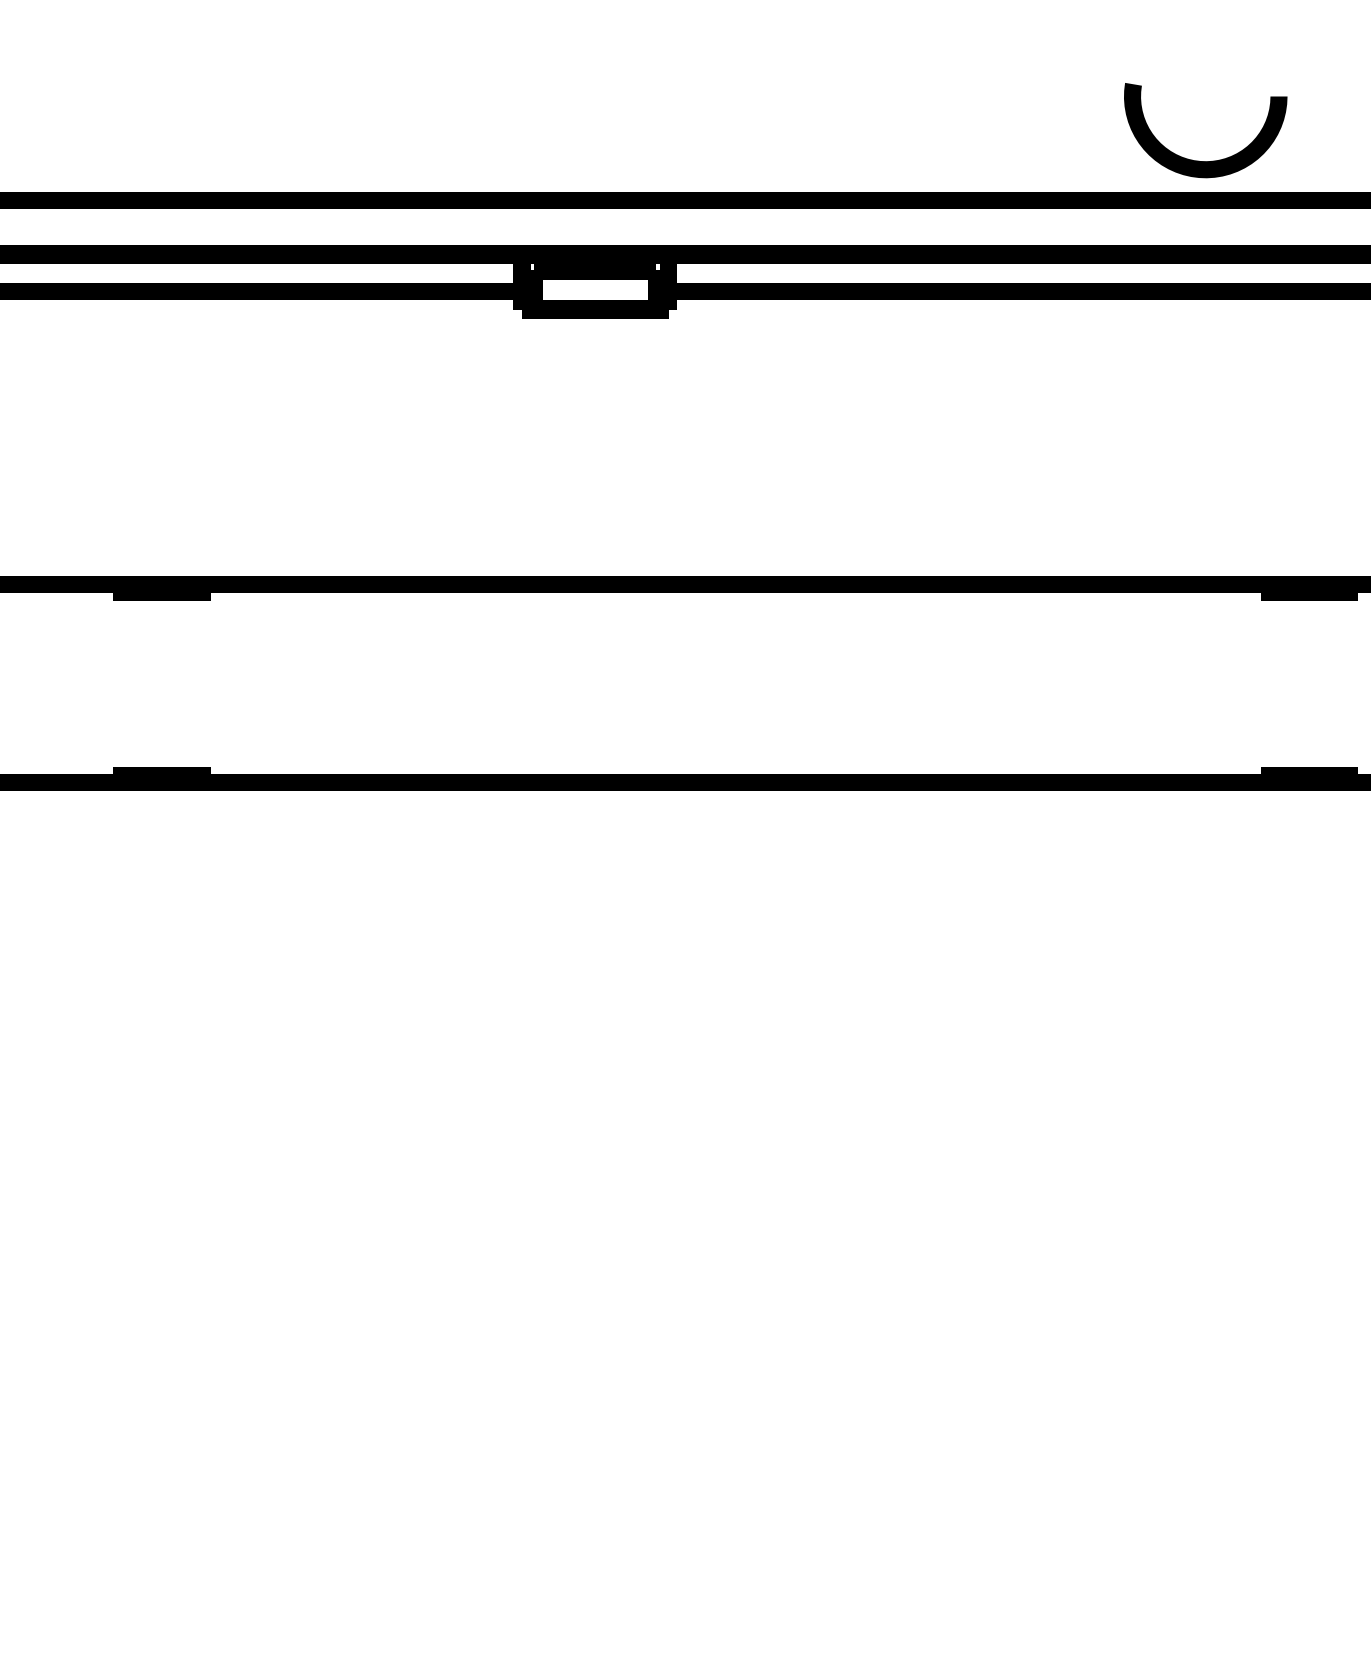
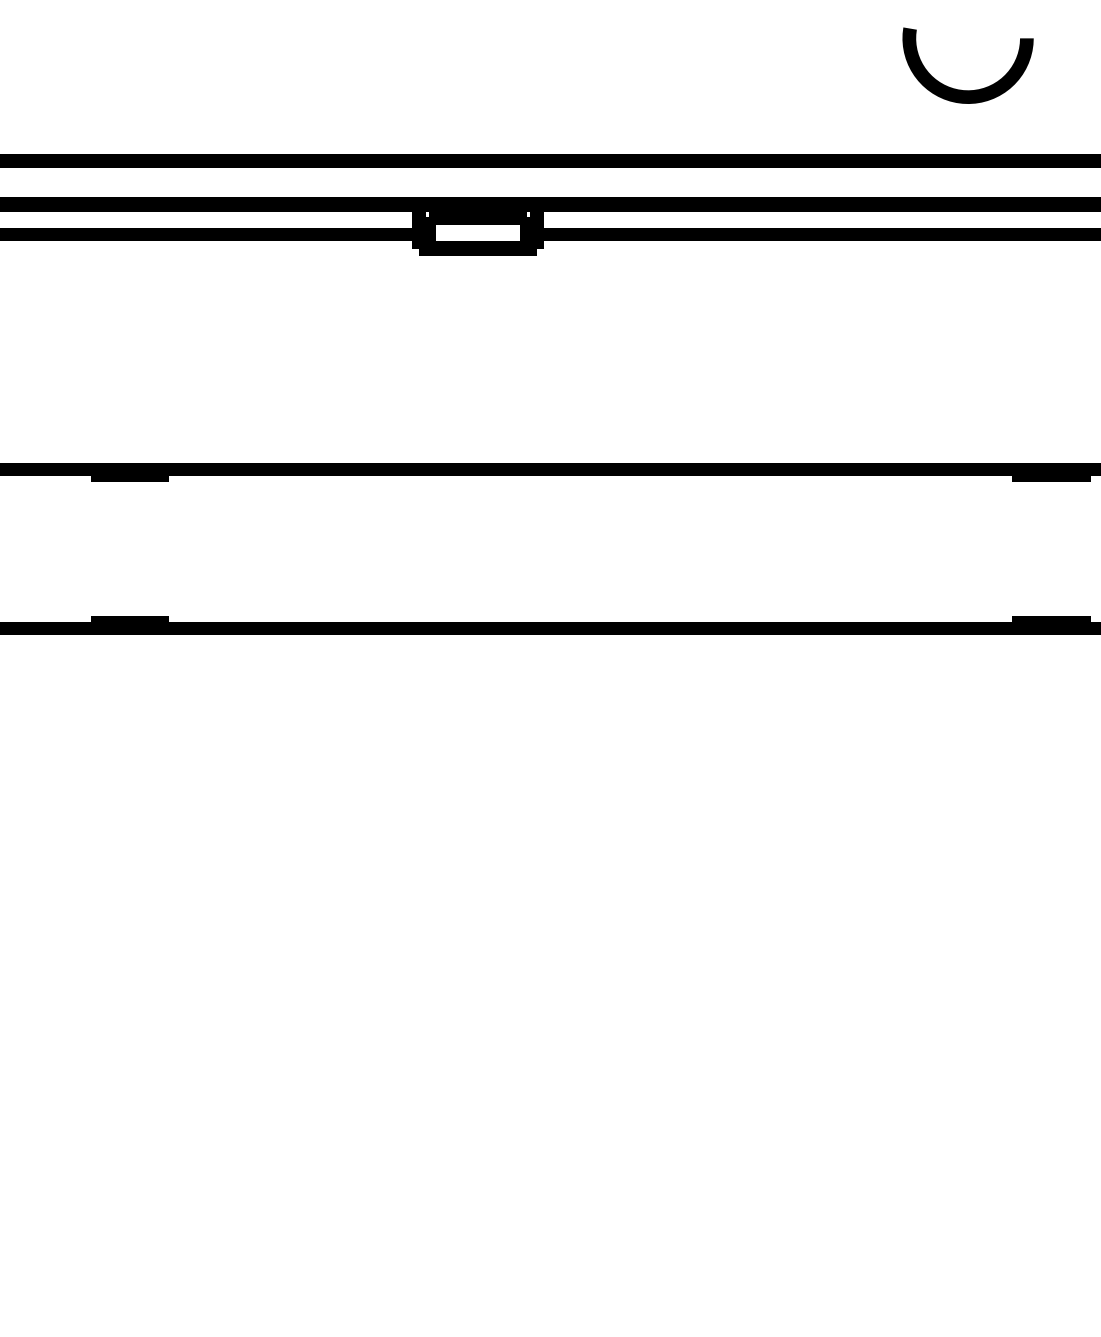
curve: (1199, 160) -> (963, 89), moved

